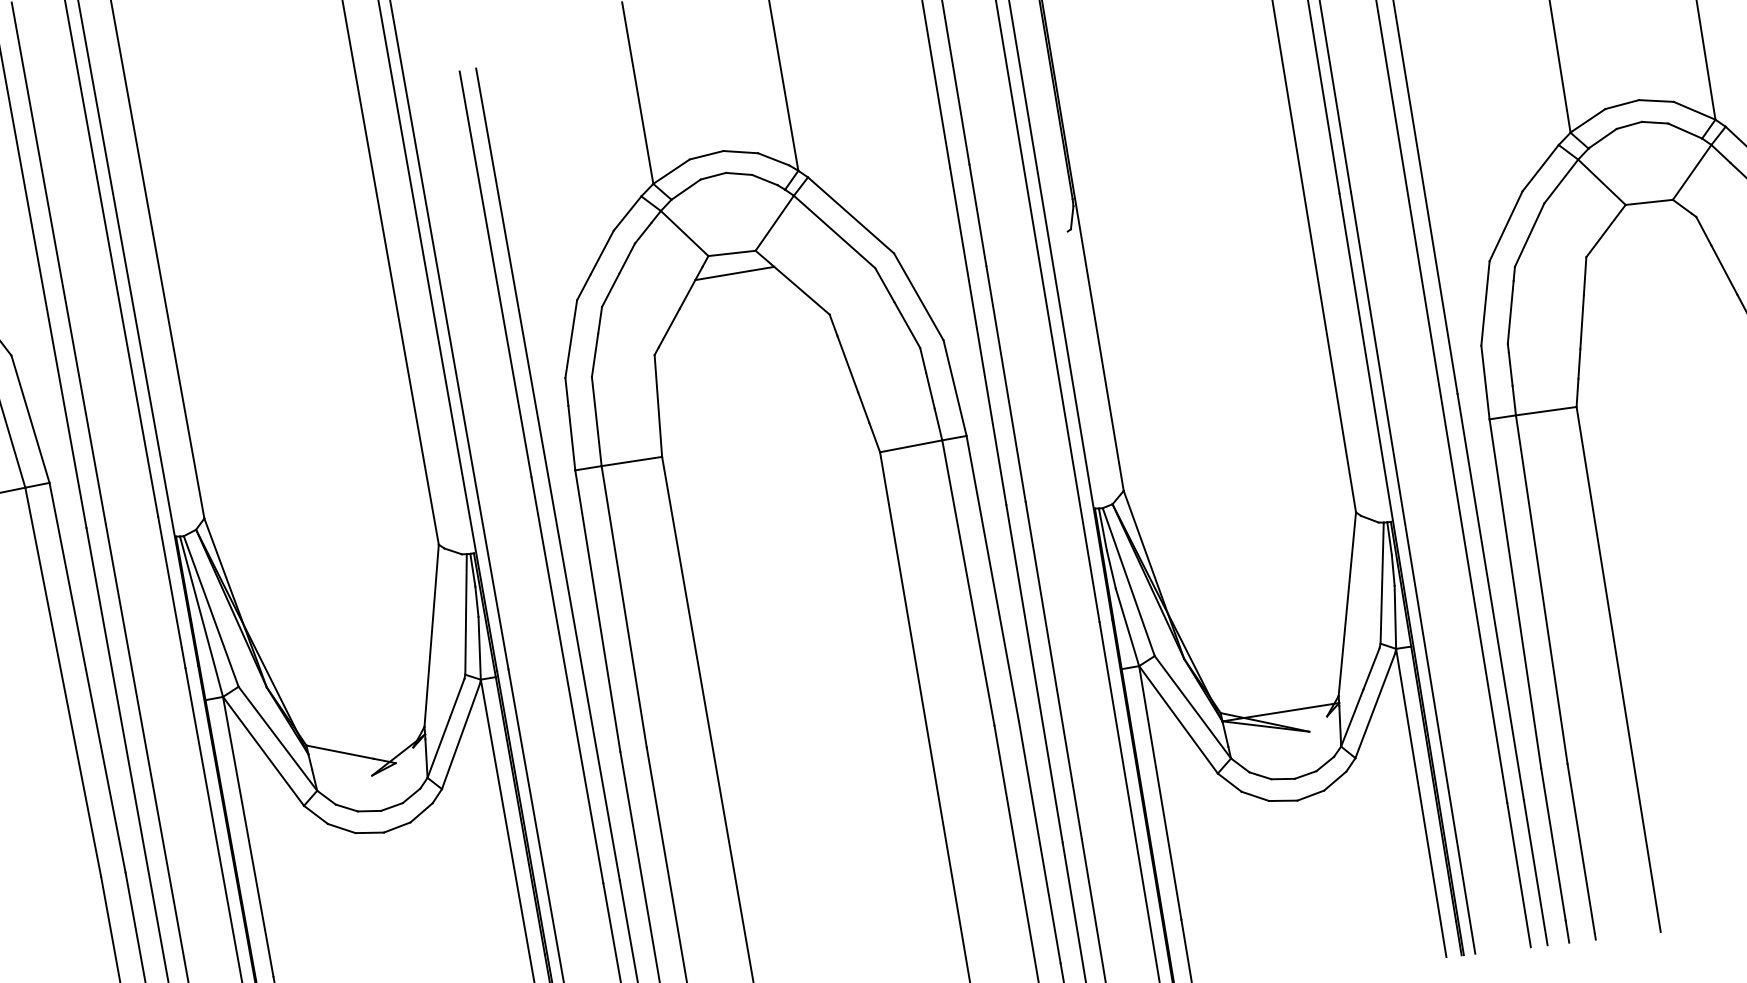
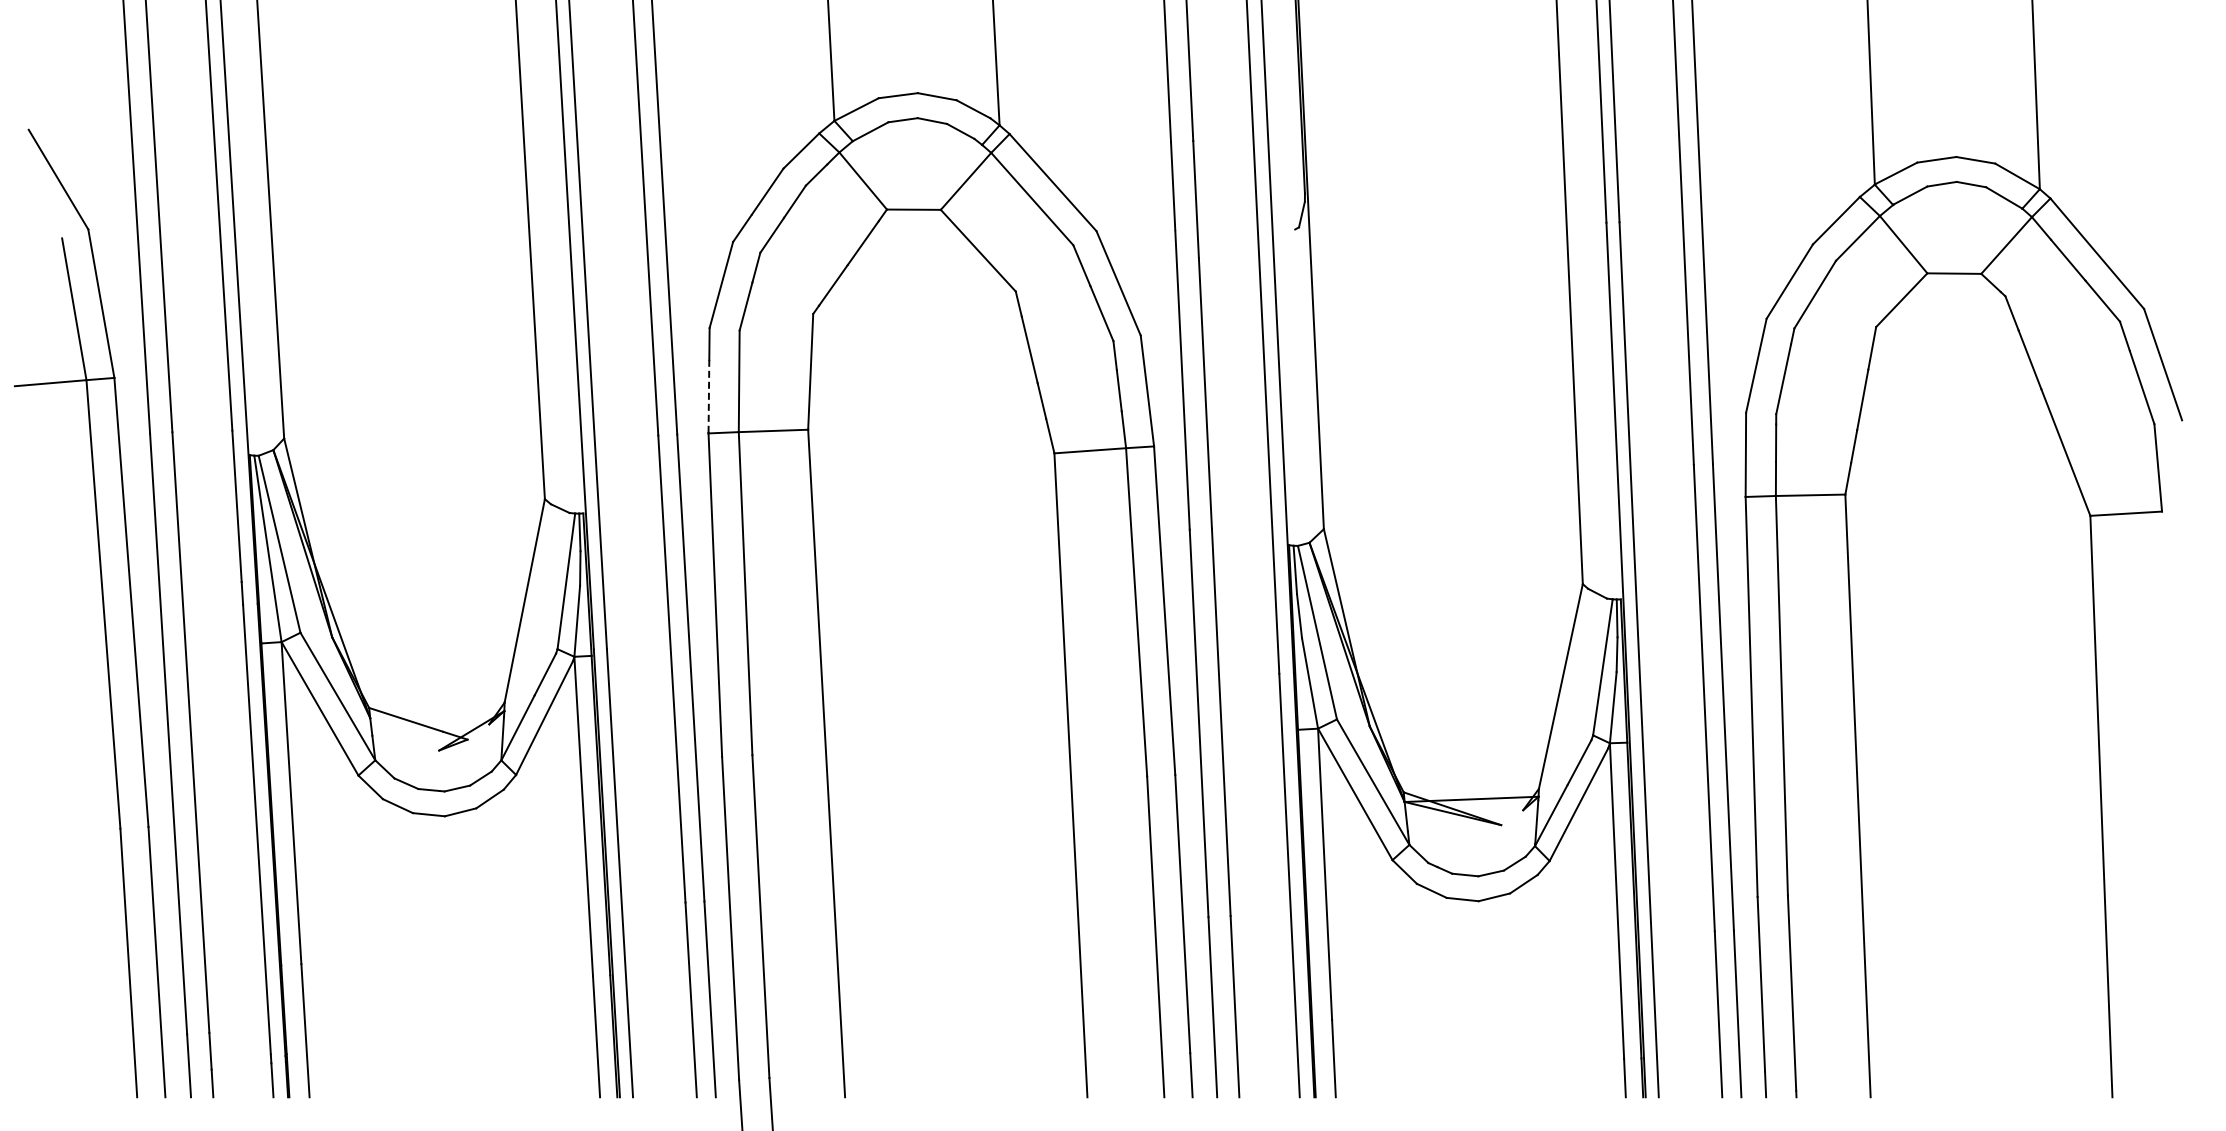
line: (734, 273) -> (914, 232), removed
line: (571, 438) -> (708, 396), solid -> dashed

